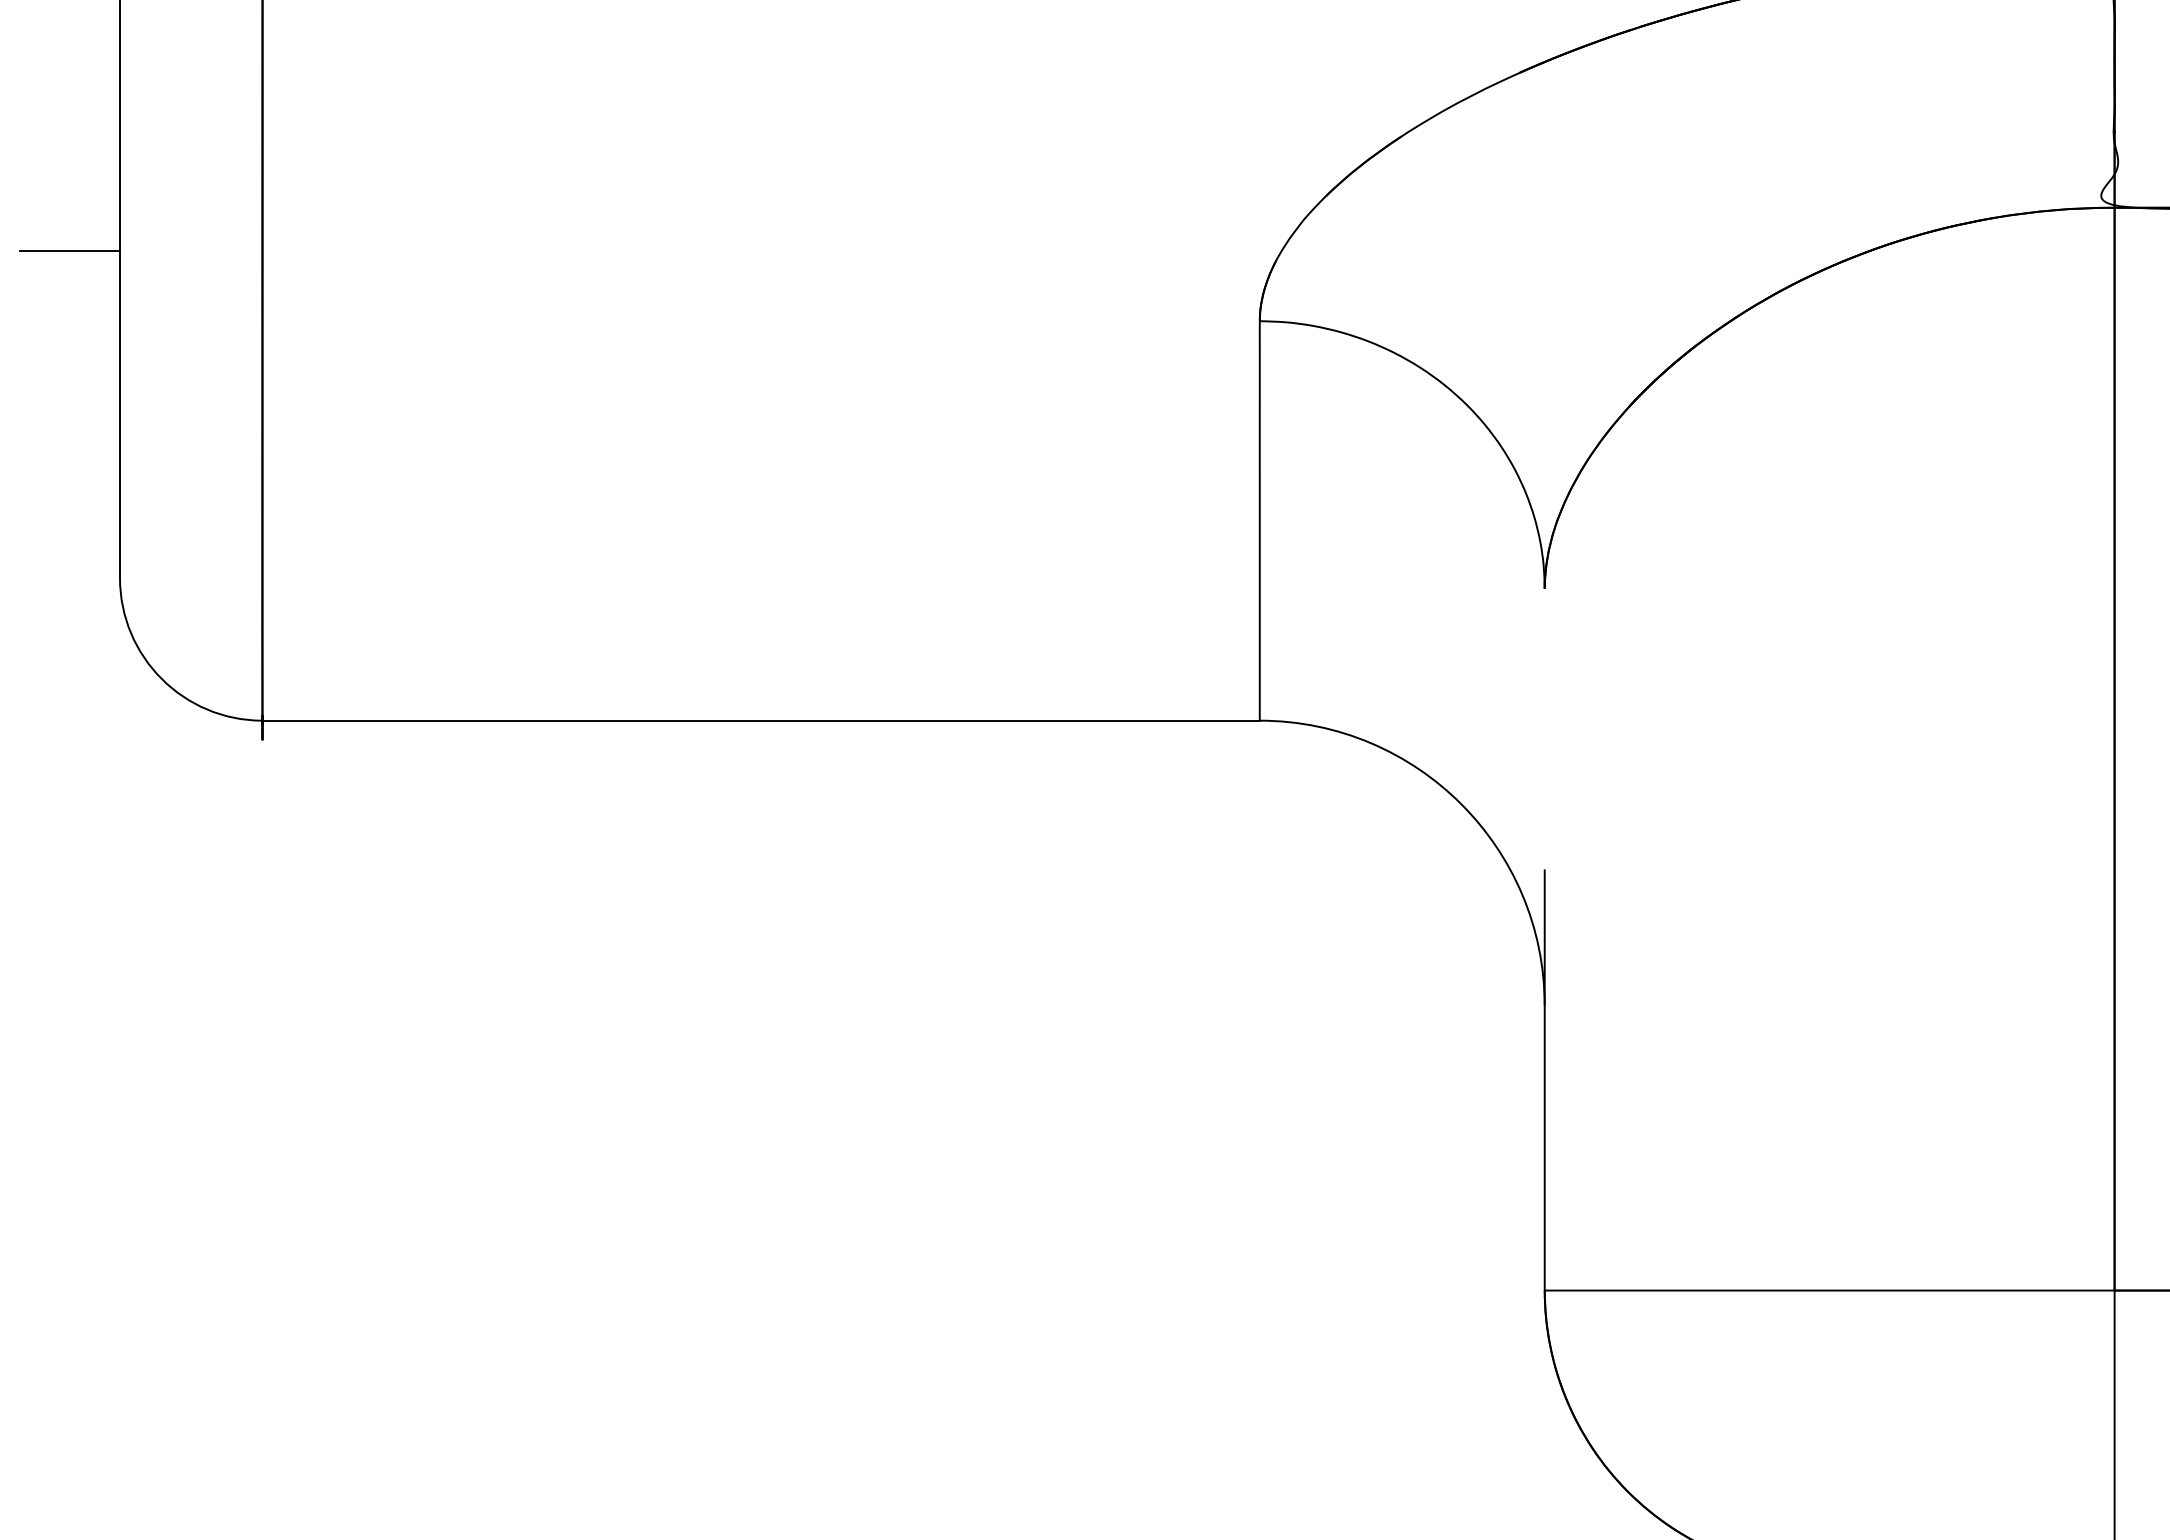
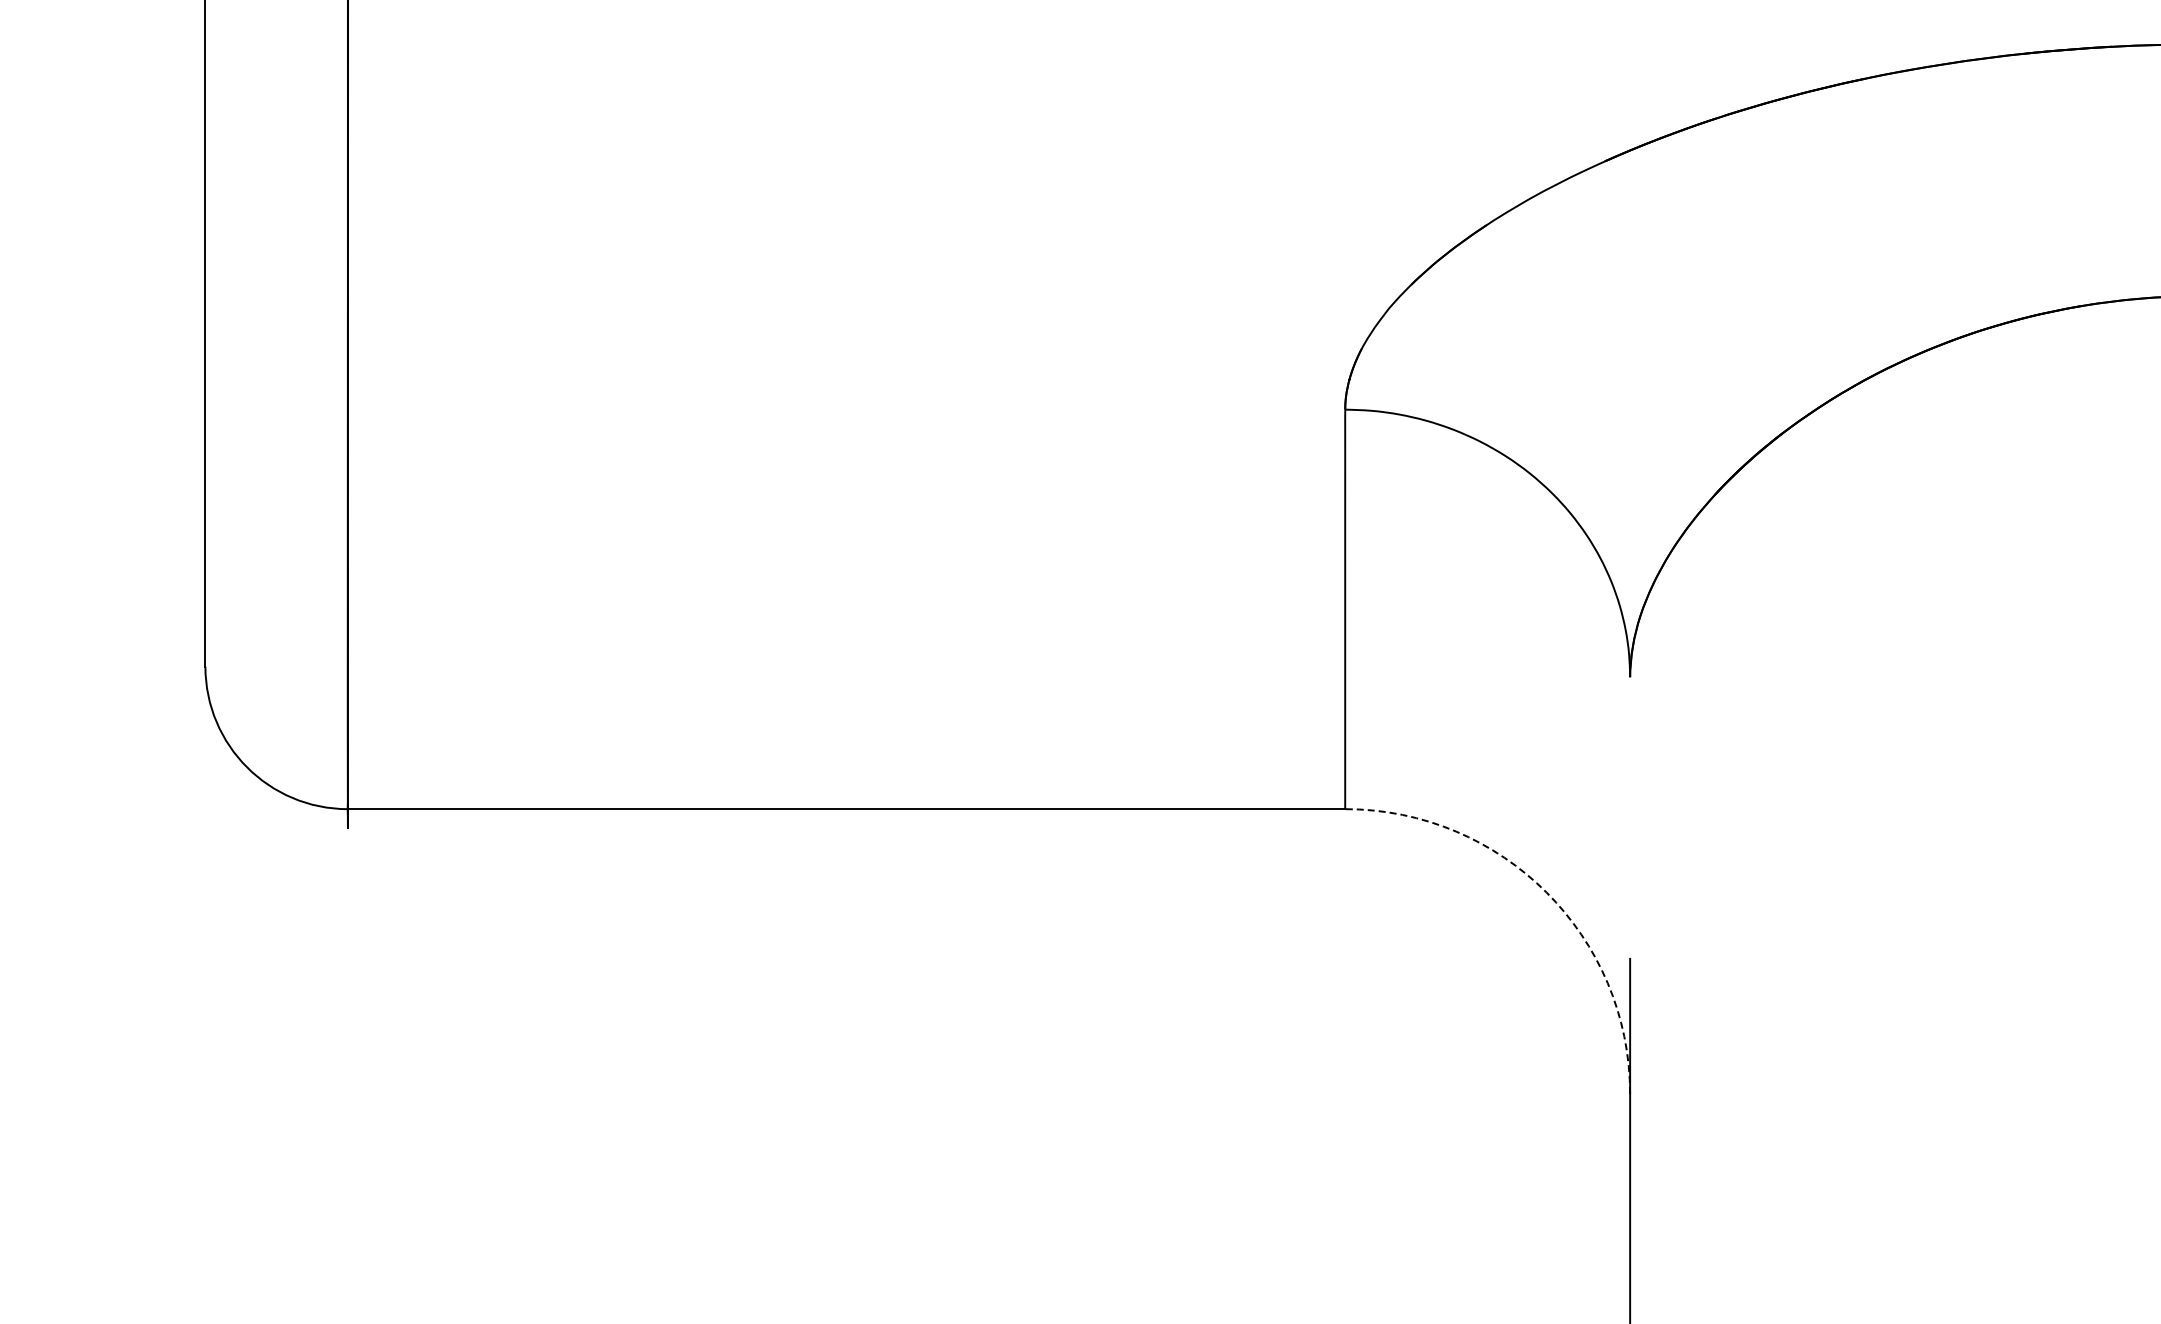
line: (70, 250) -> (155, 338), removed
arc: (1461, 804) -> (1546, 892), solid -> dashed

